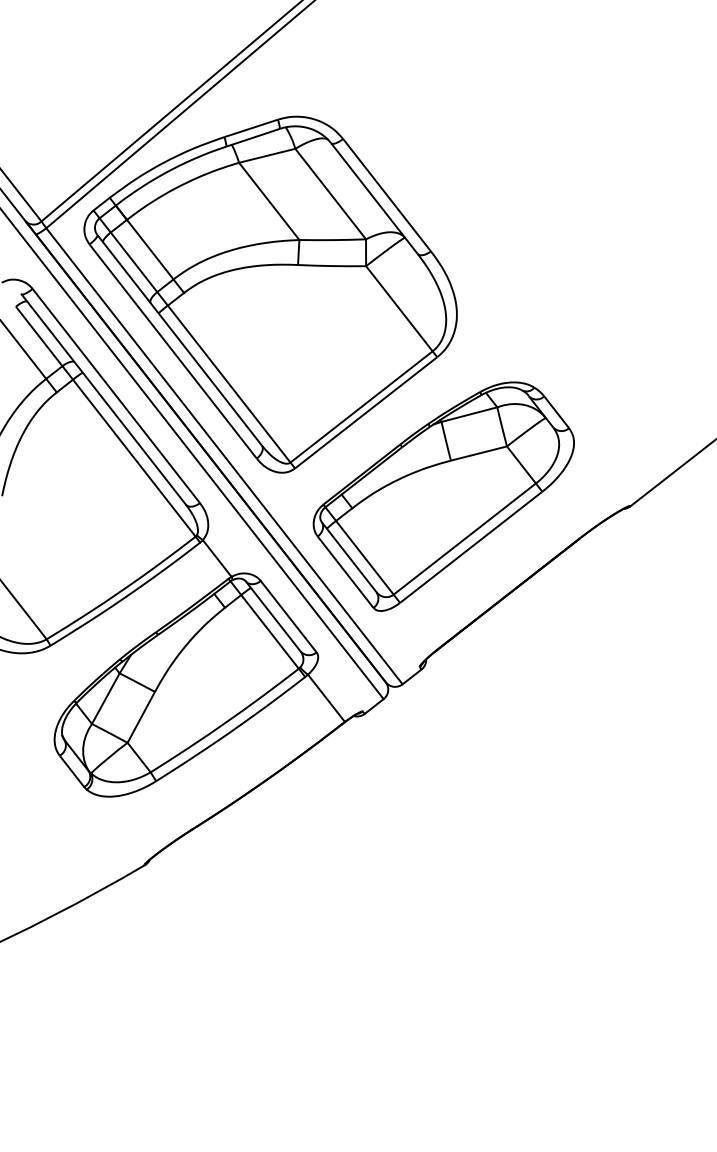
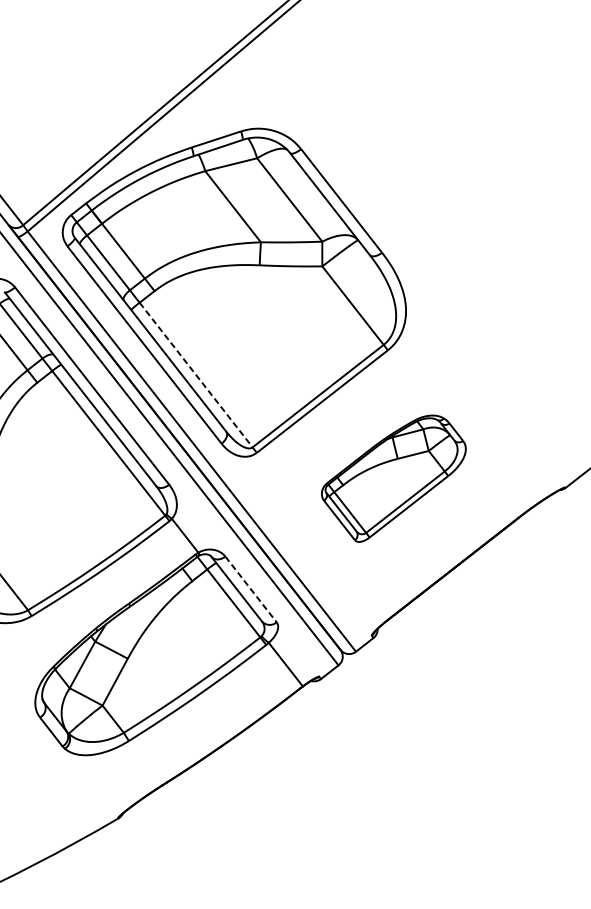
line: (229, 384) -> (196, 375), solid -> dashed
part: (443, 496) -> (393, 478), size x0.6
line: (289, 617) -> (251, 590), solid -> dashed

